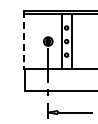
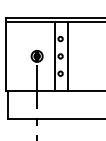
line: (24, 40) -> (6, 55), dashed -> solid

